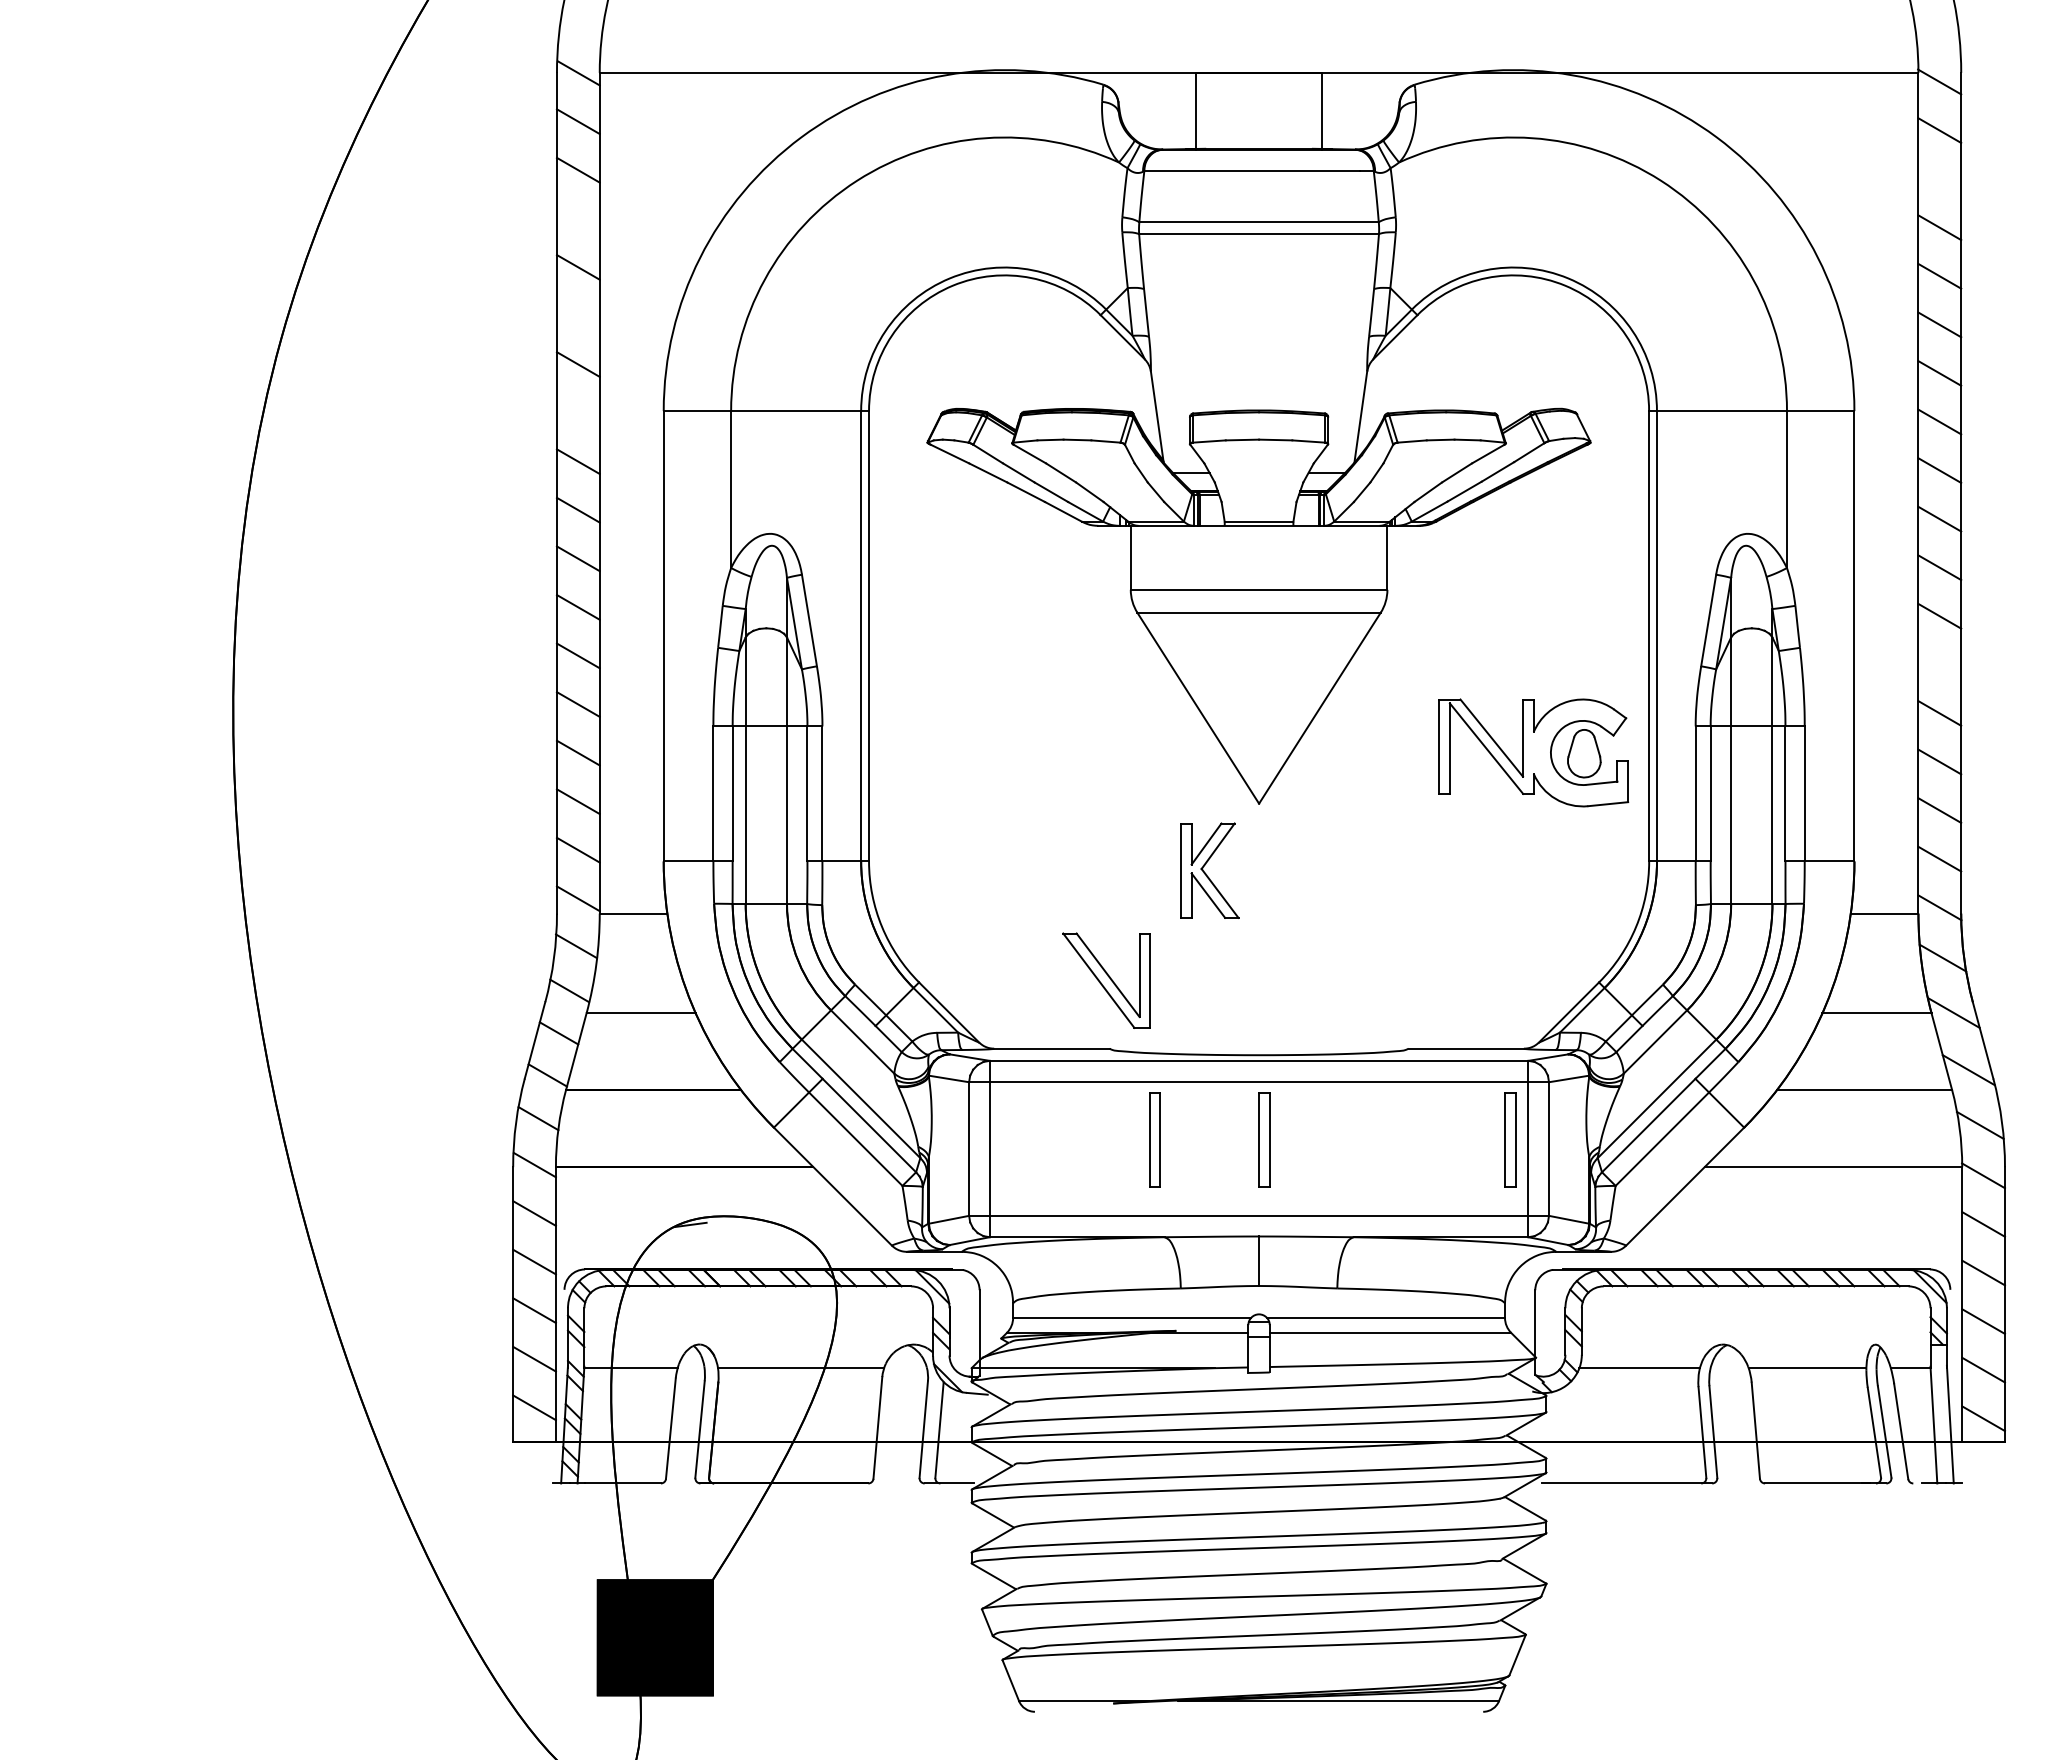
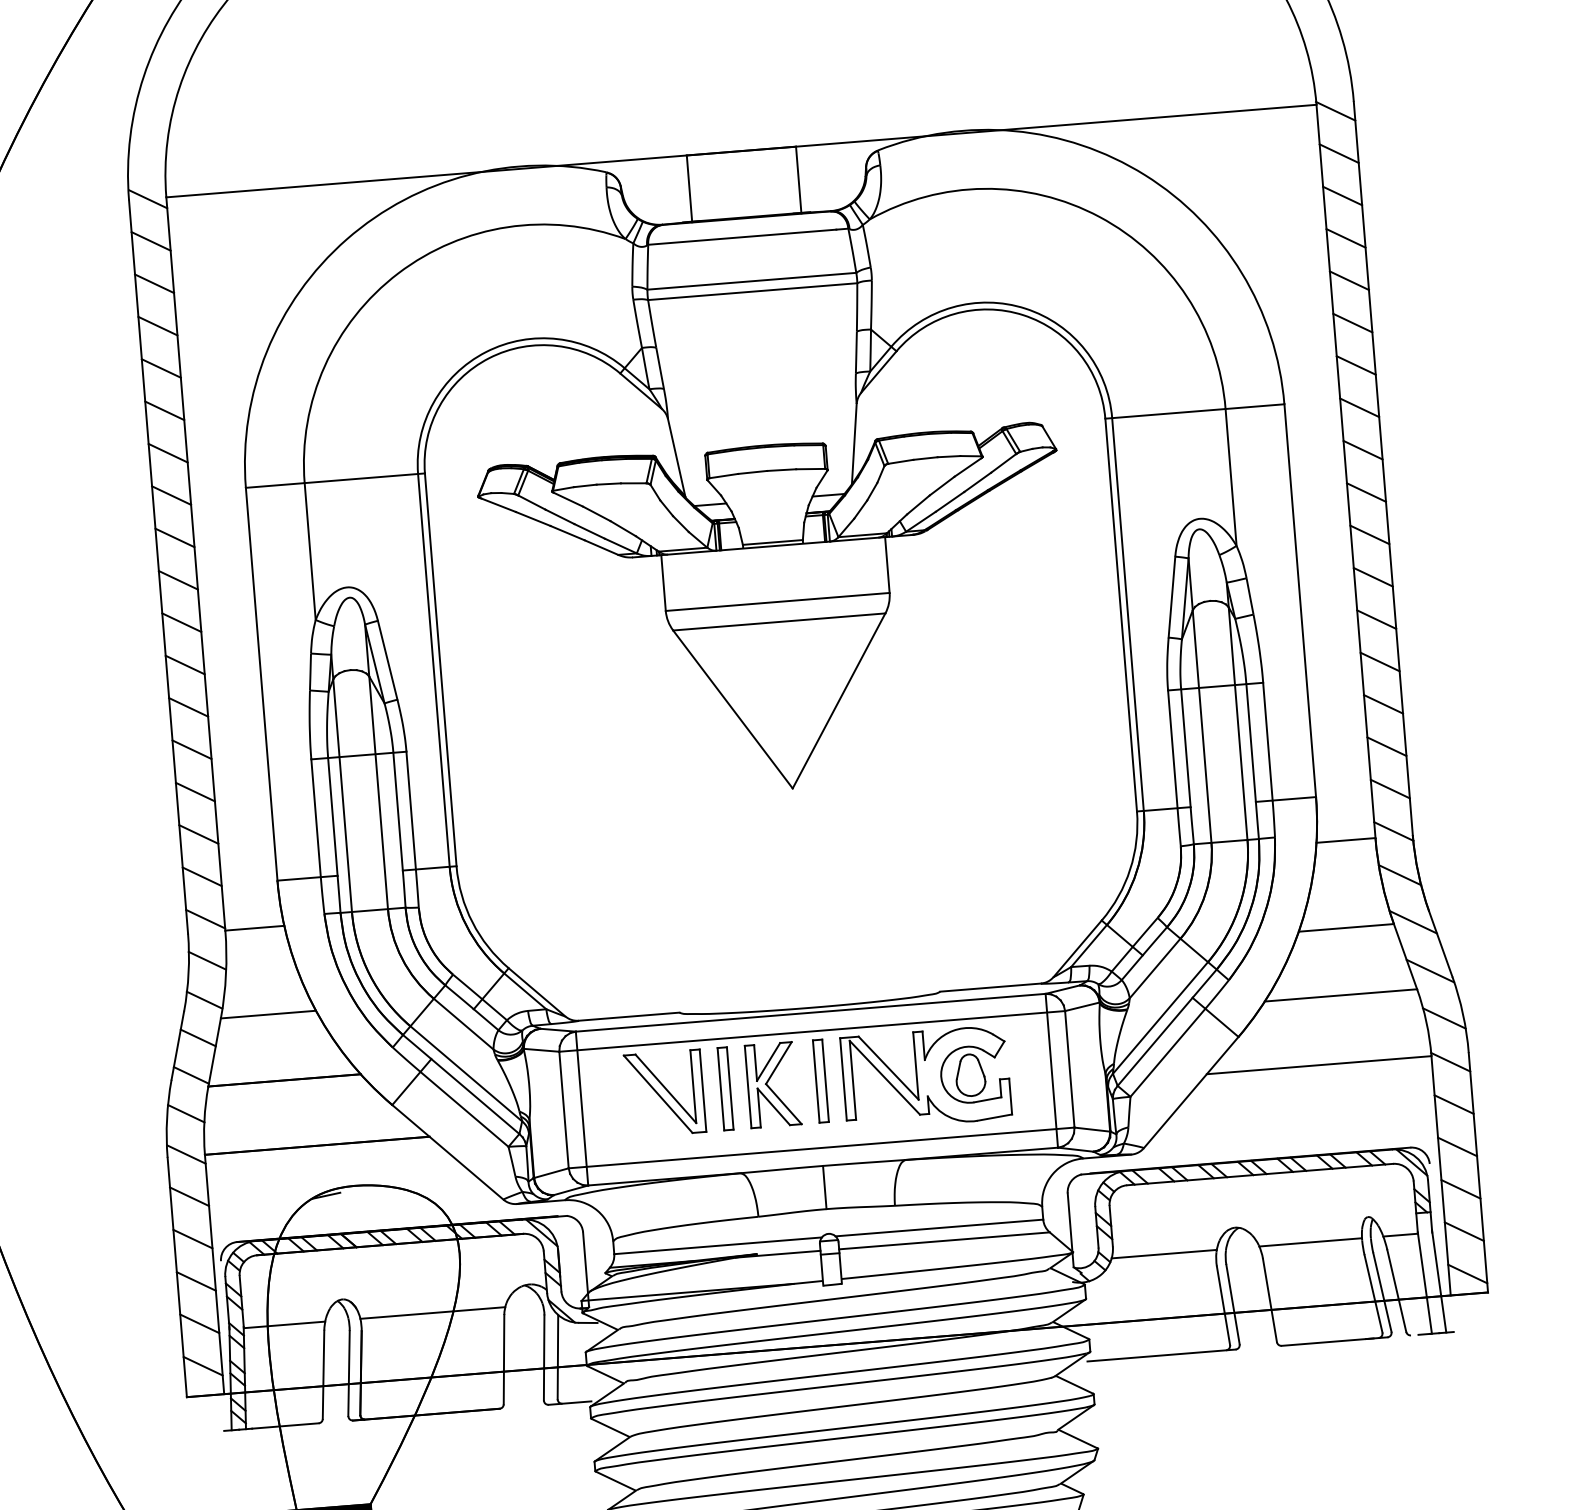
line: (1939, 178) -> (1342, 195), added
line: (577, 218) -> (157, 325), added
line: (577, 315) -> (163, 410), added
line: (577, 412) -> (170, 495), added
line: (1939, 664) -> (1376, 619), added
part: (1533, 752) -> (926, 1077), moved
part: (1209, 870) -> (773, 1084), moved
part: (1106, 980) -> (664, 1093), moved
part: (1510, 1139) -> (1035, 1063), removed

